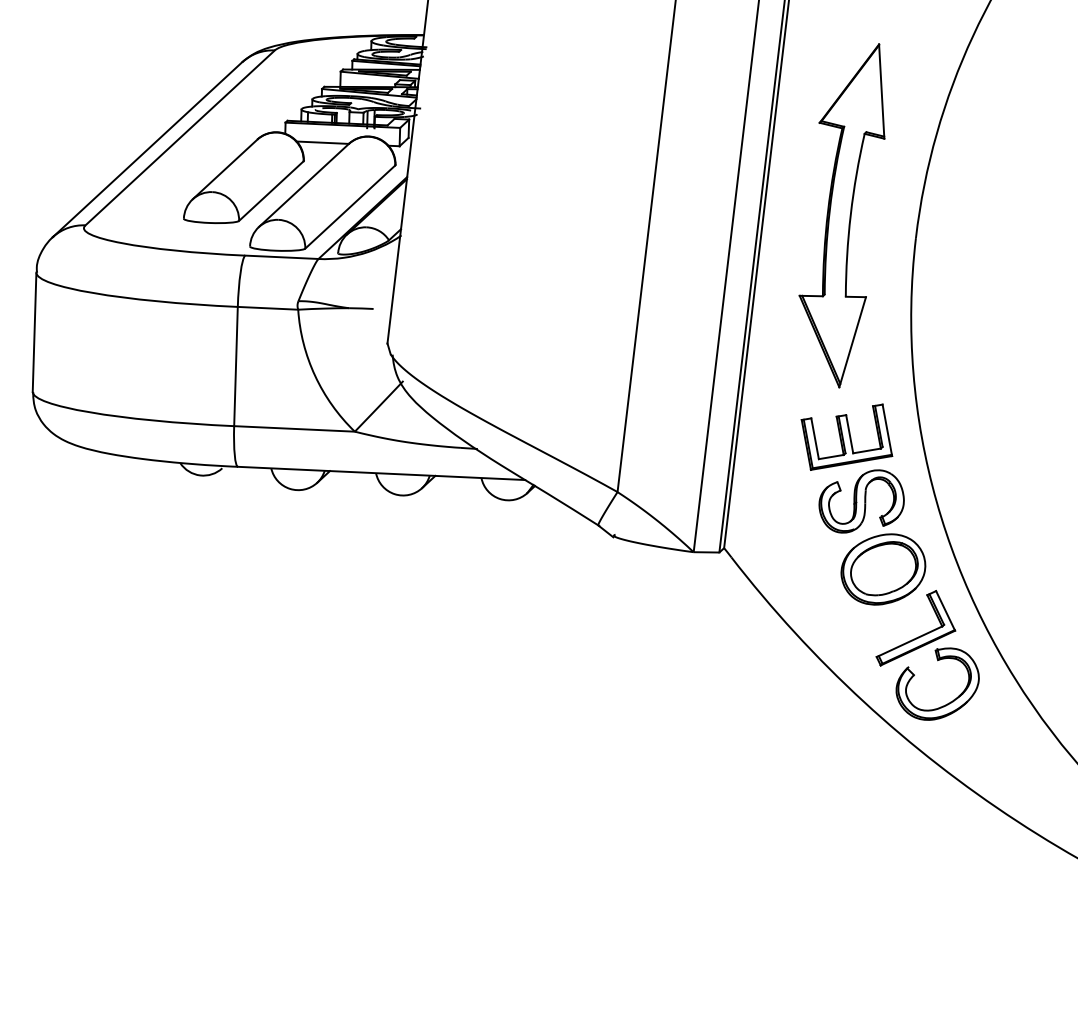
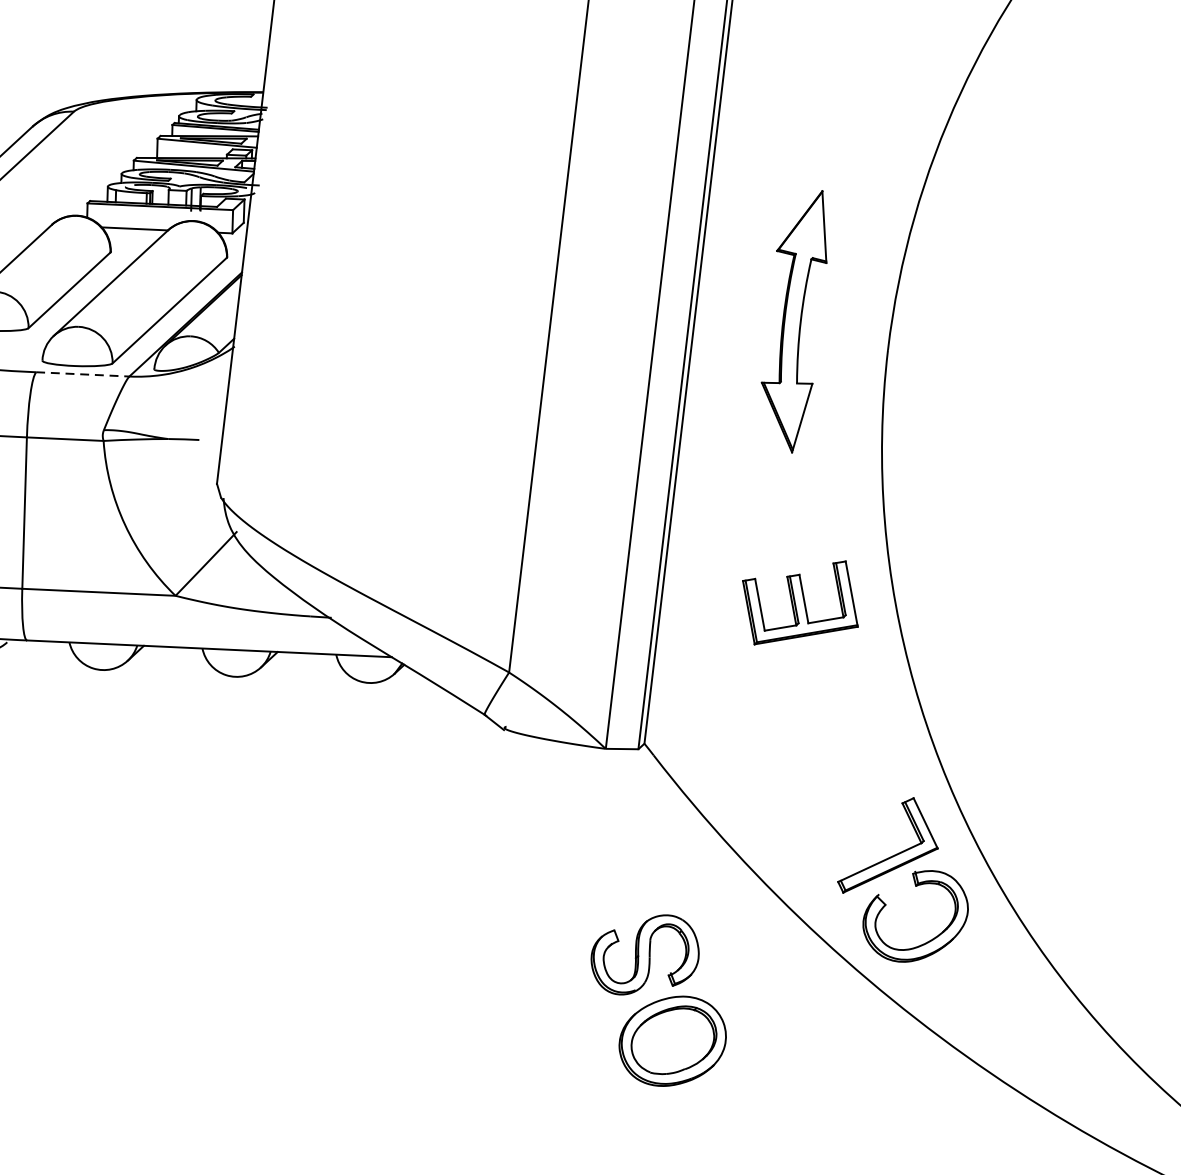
part: (841, 215) -> (793, 321), size x0.6
line: (281, 257) -> (82, 374), solid -> dashed
part: (872, 537) -> (658, 1000), moved

